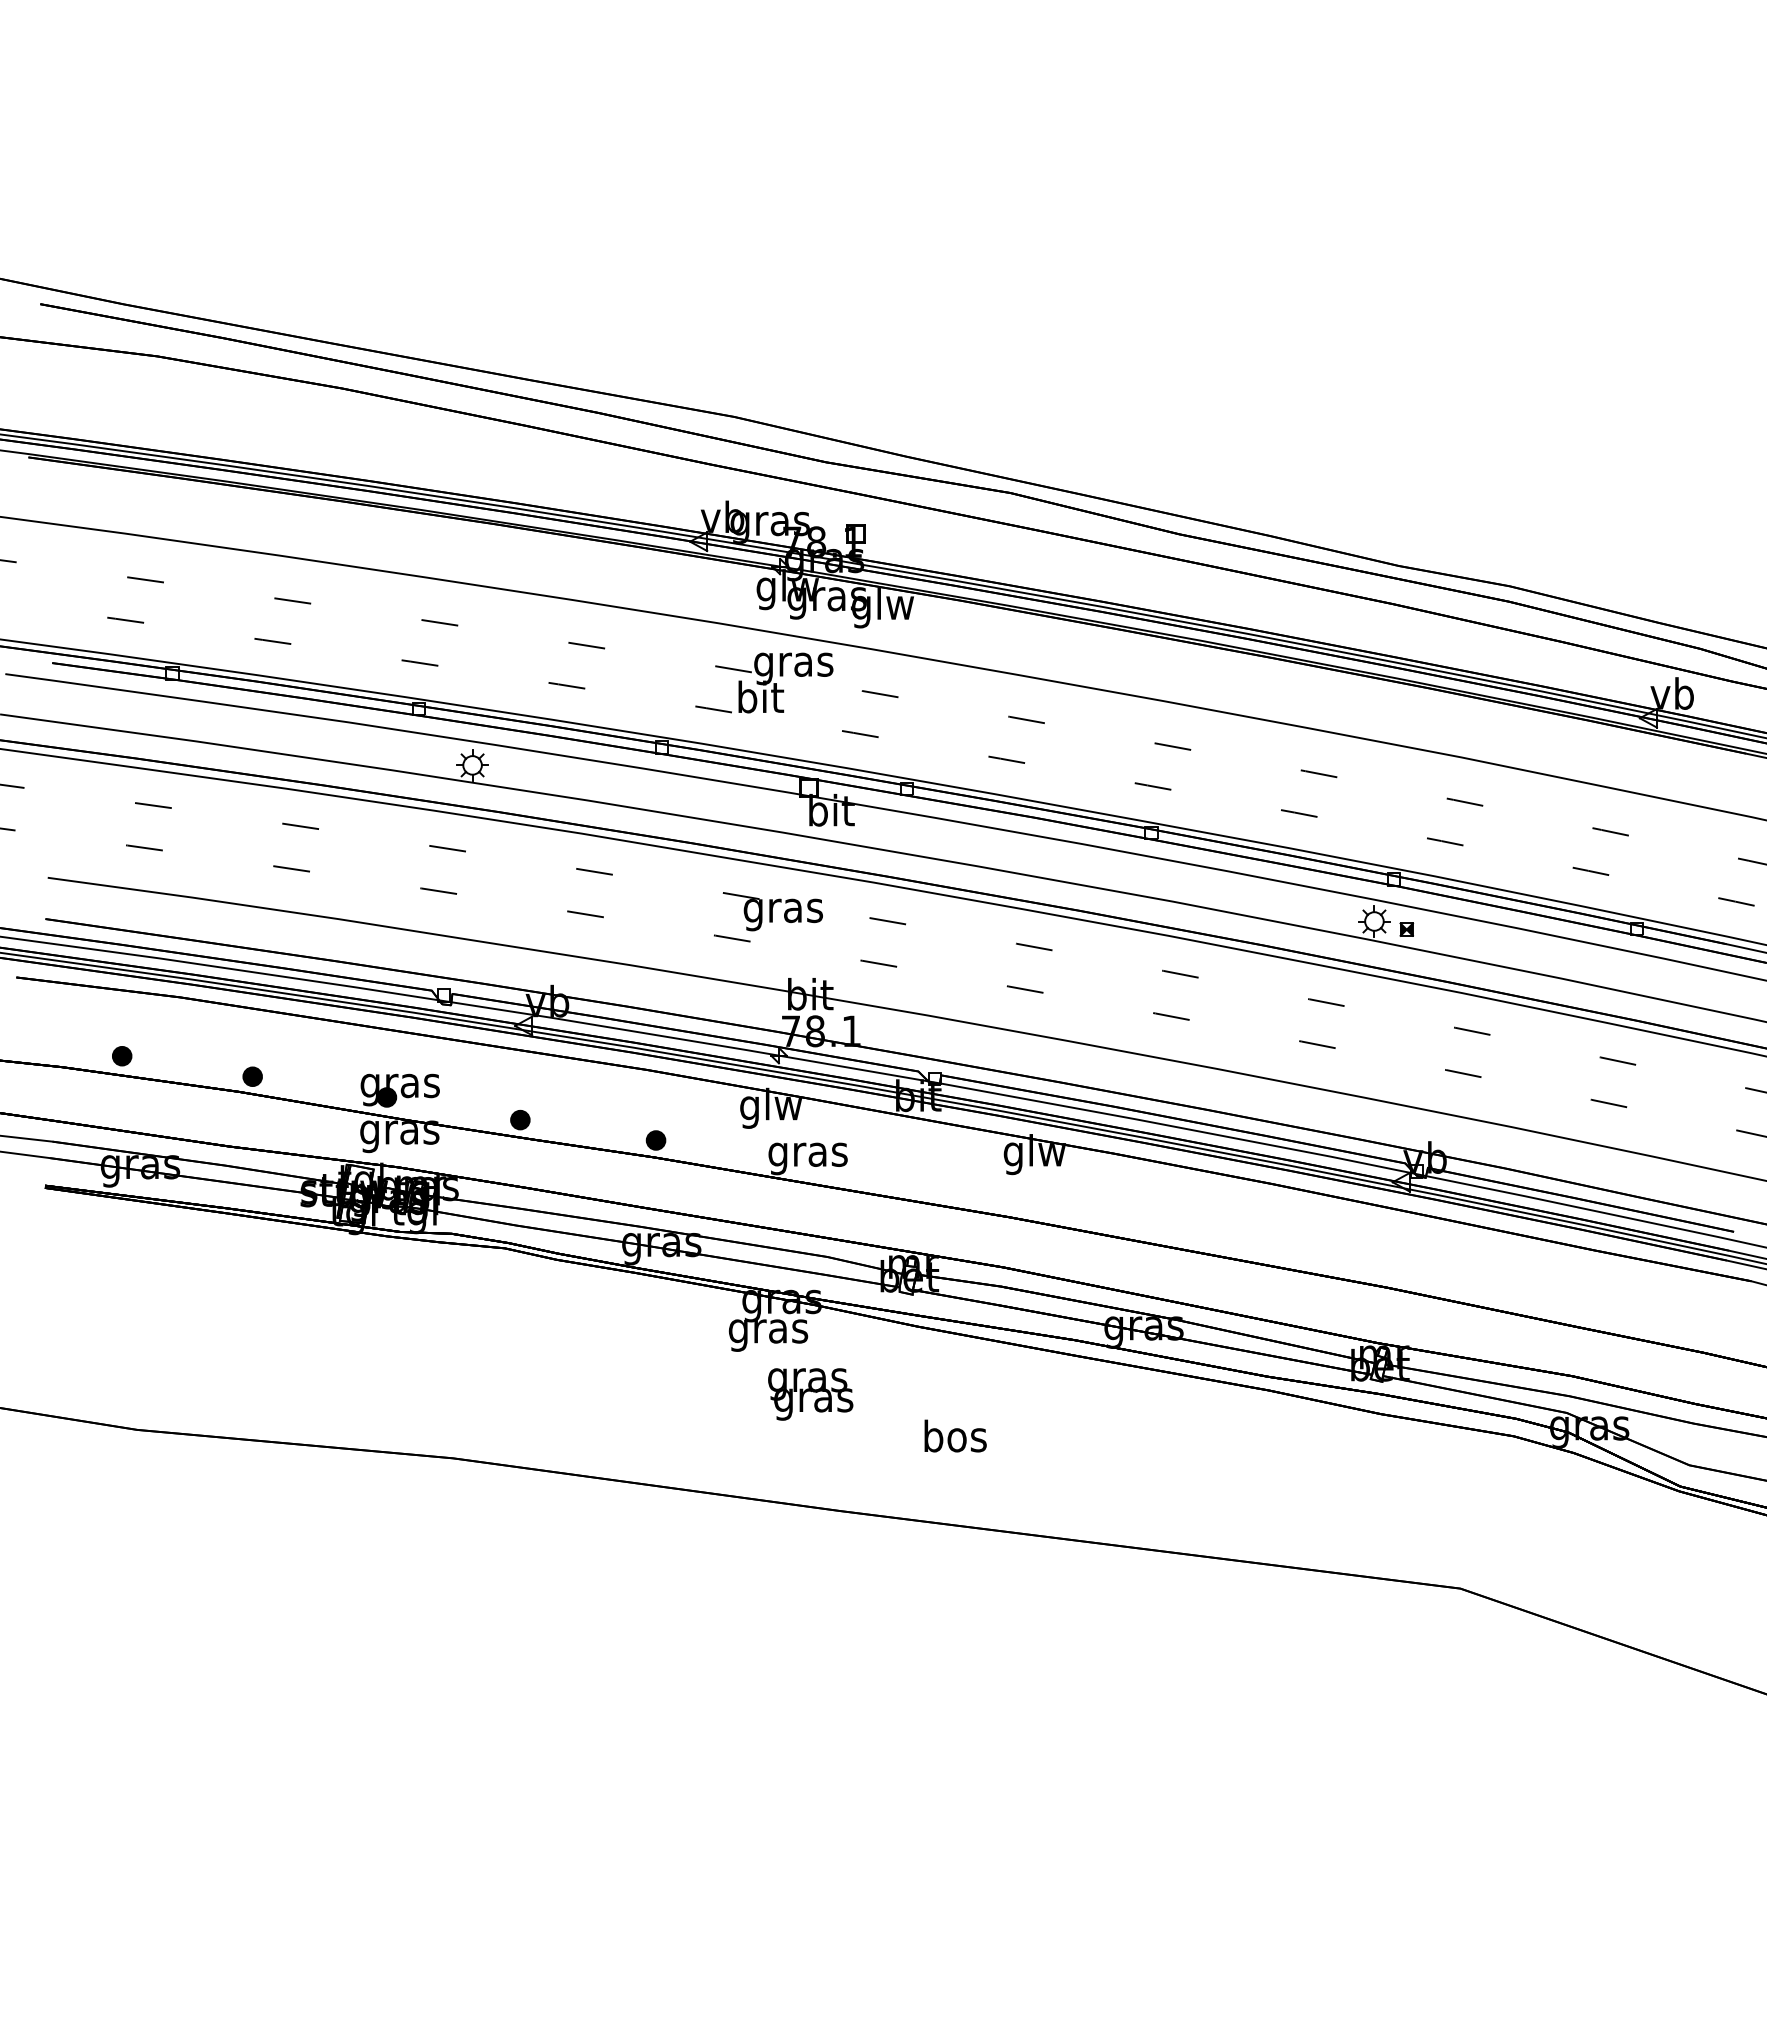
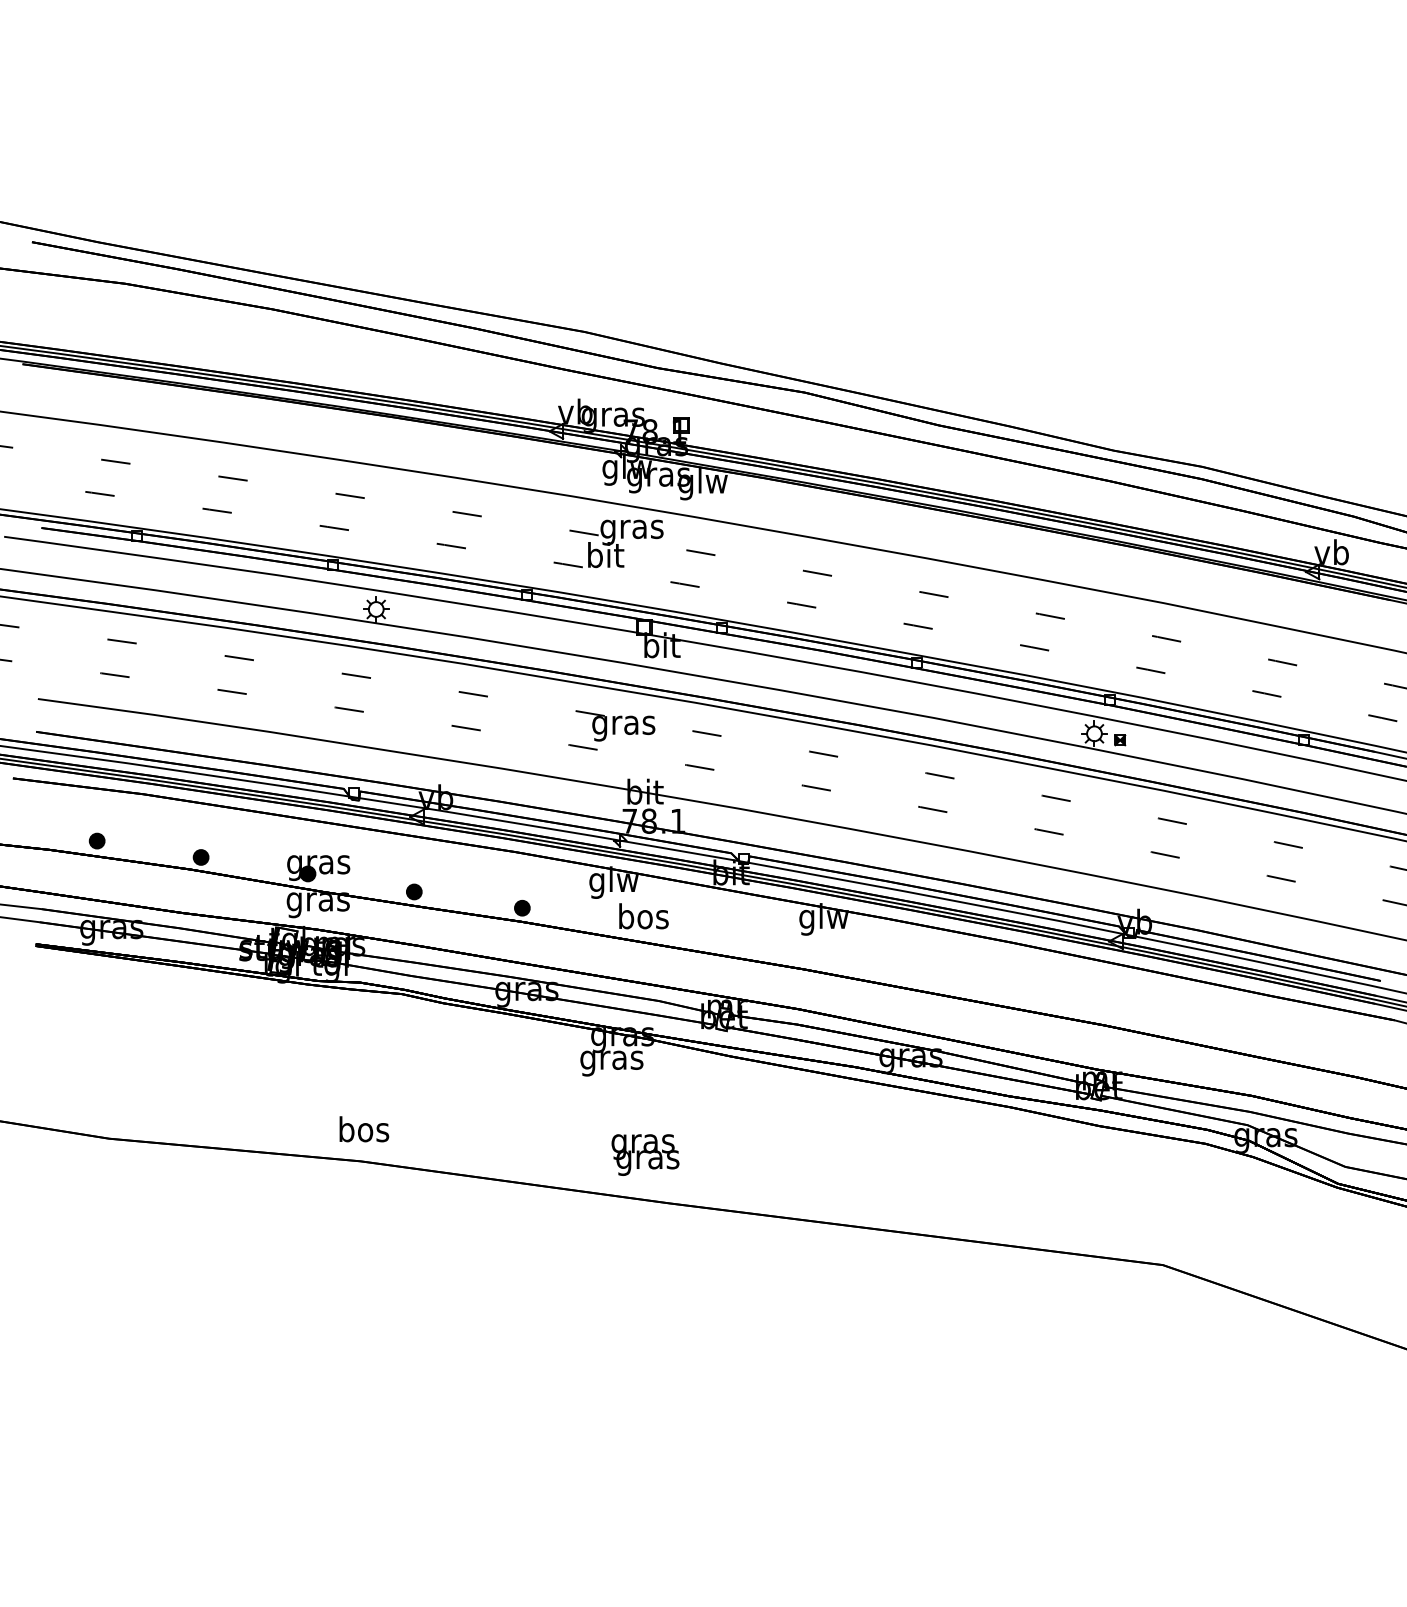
text: (807, 1154) -> (642, 919), gras -> bos
text: (810, 1394) -> (645, 1155), moved
text: (955, 1435) -> (364, 1128), moved

